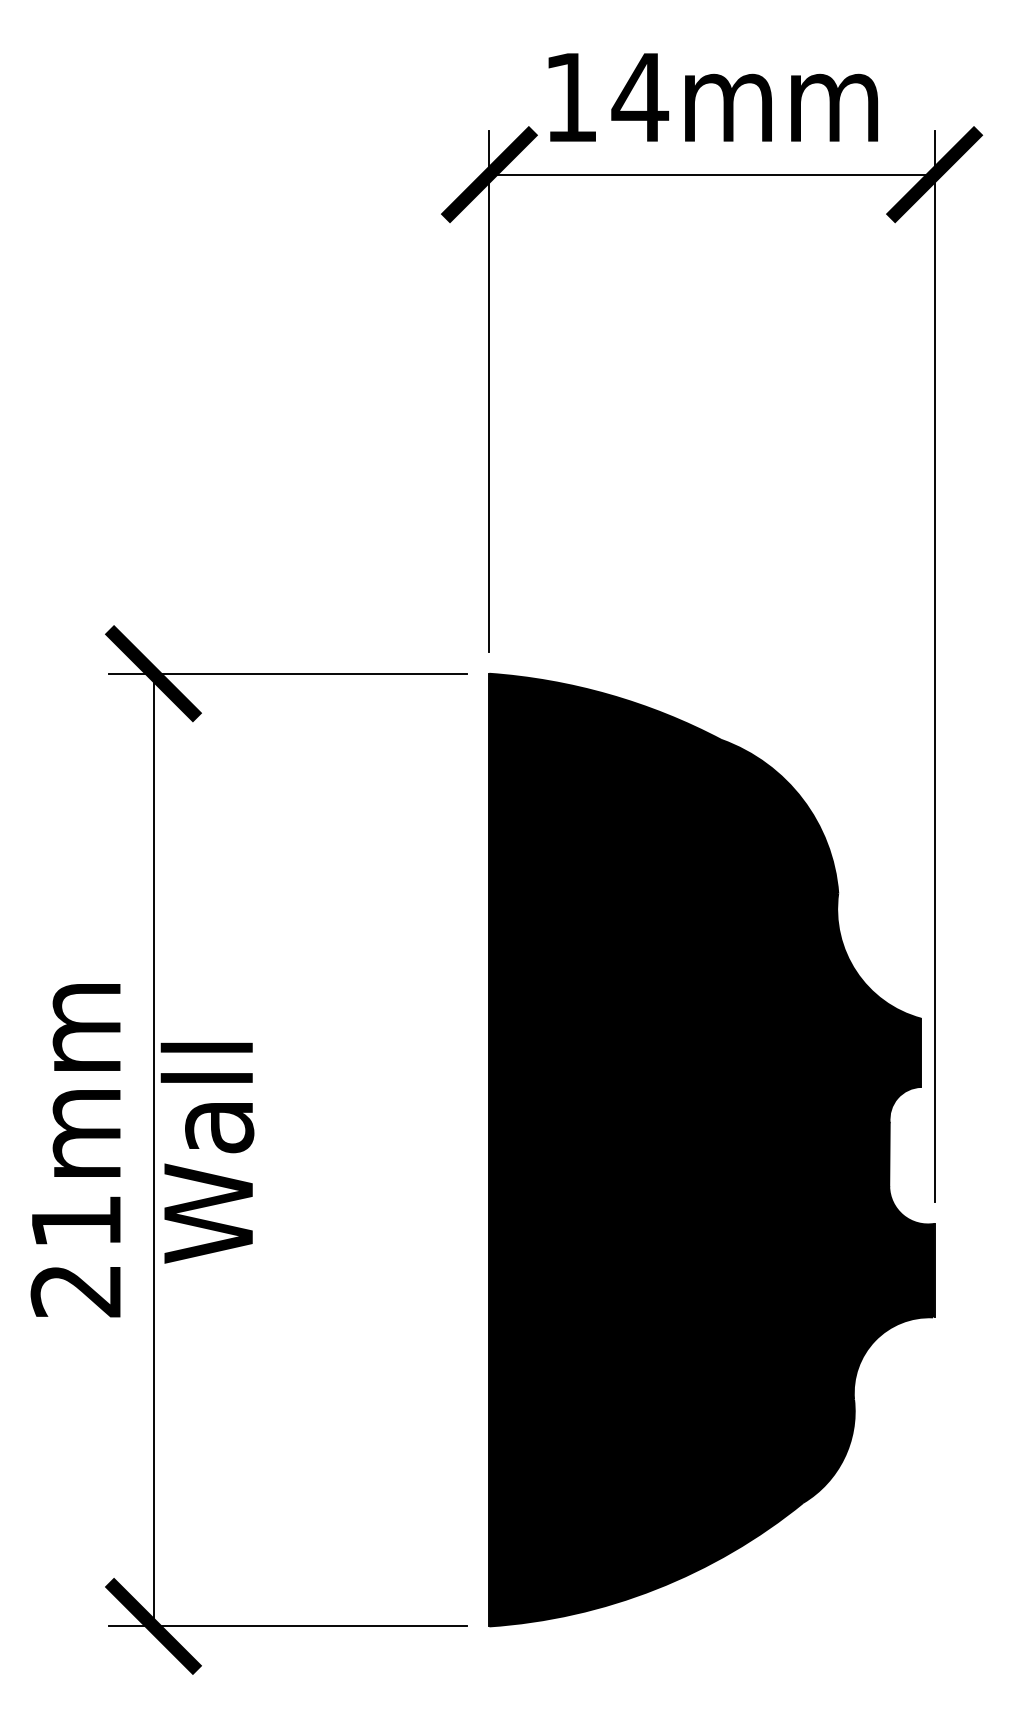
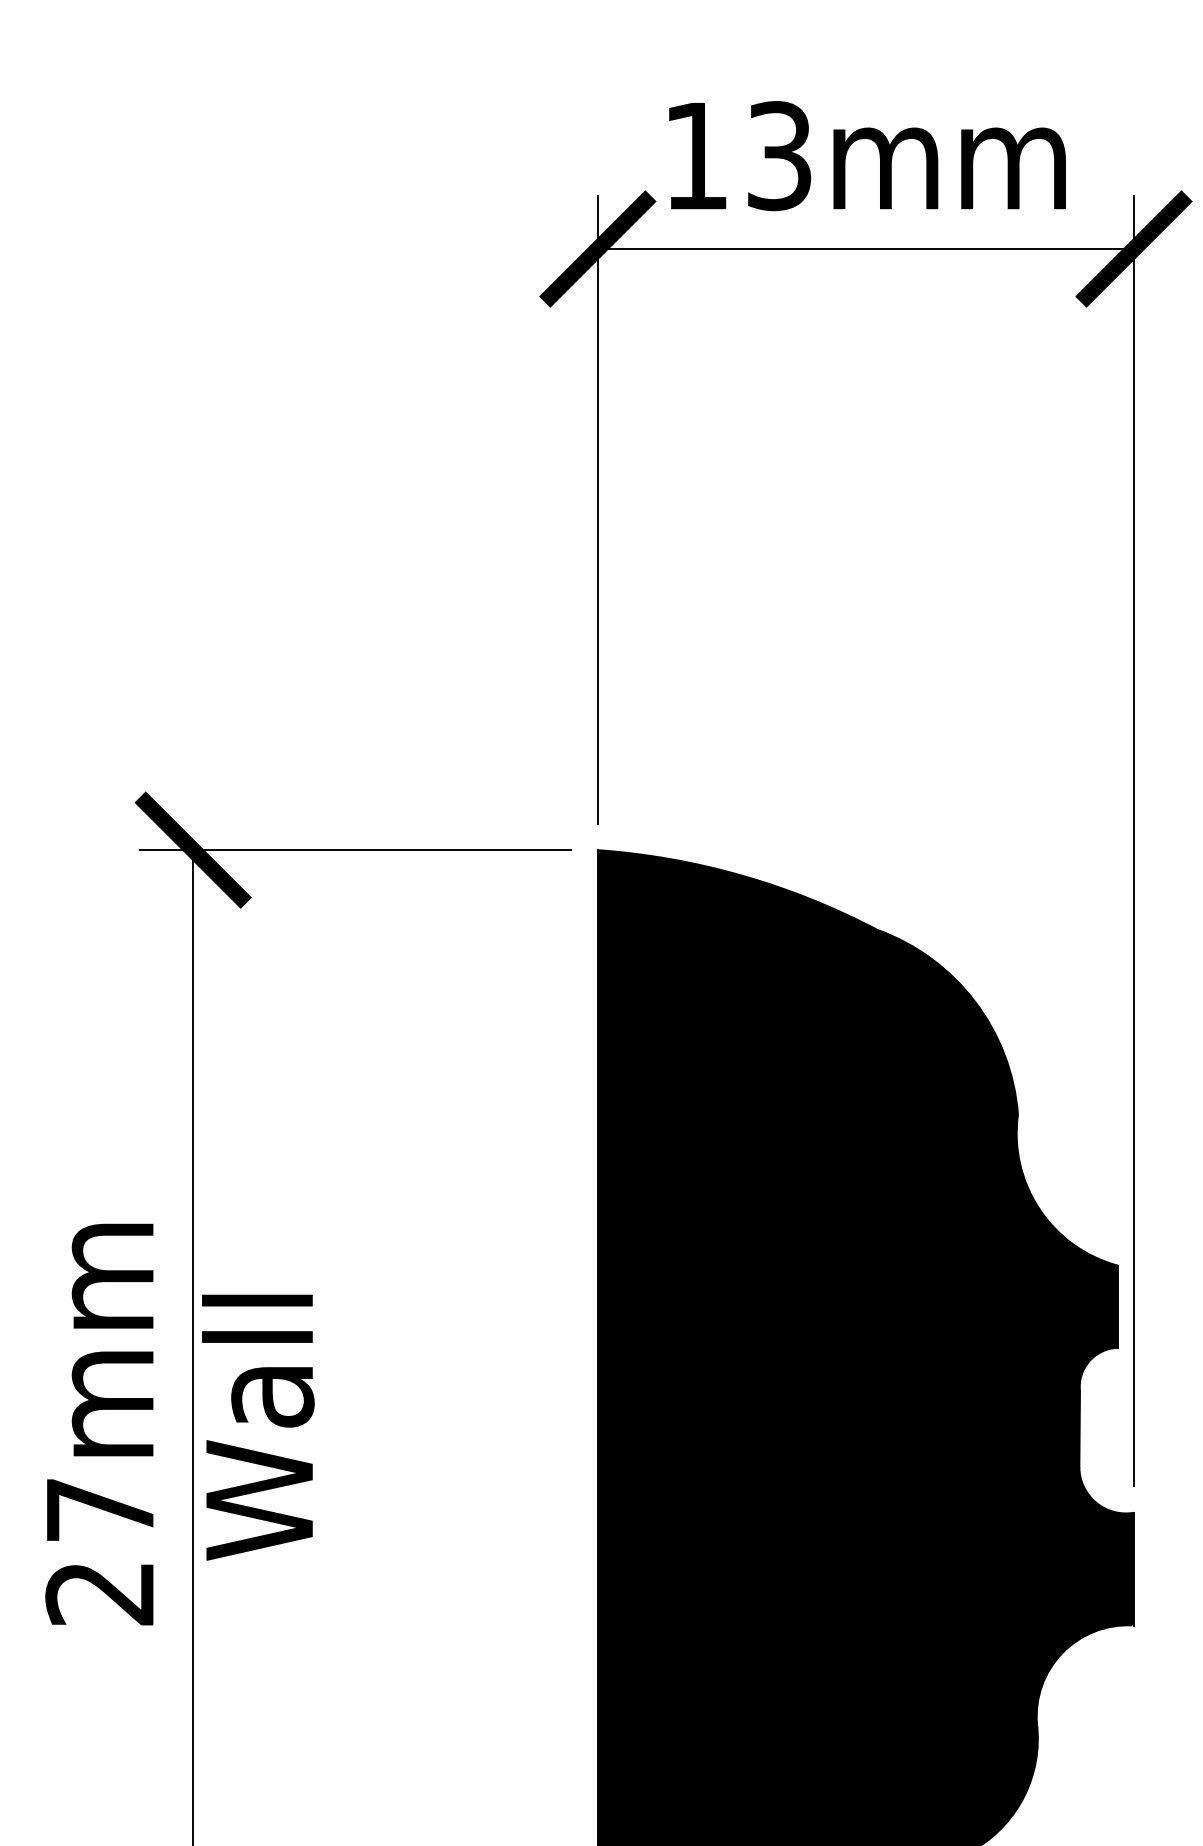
text: (640, 97) -> (779, 156), 14mm -> 13mm
text: (76, 1221) -> (100, 1509), 21mm -> 27mm

